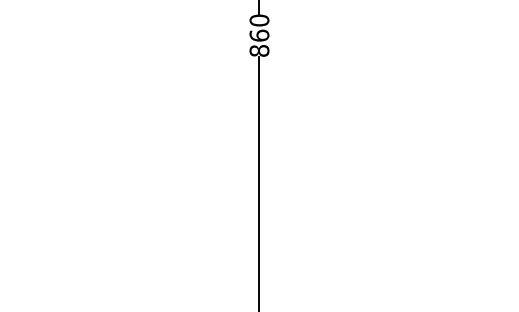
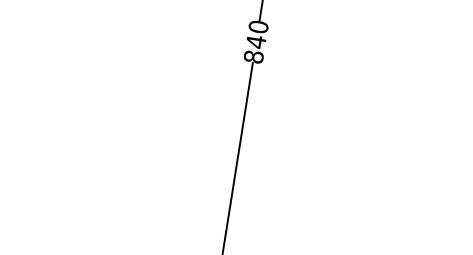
text: (259, 35) -> (256, 41), 860 -> 840

